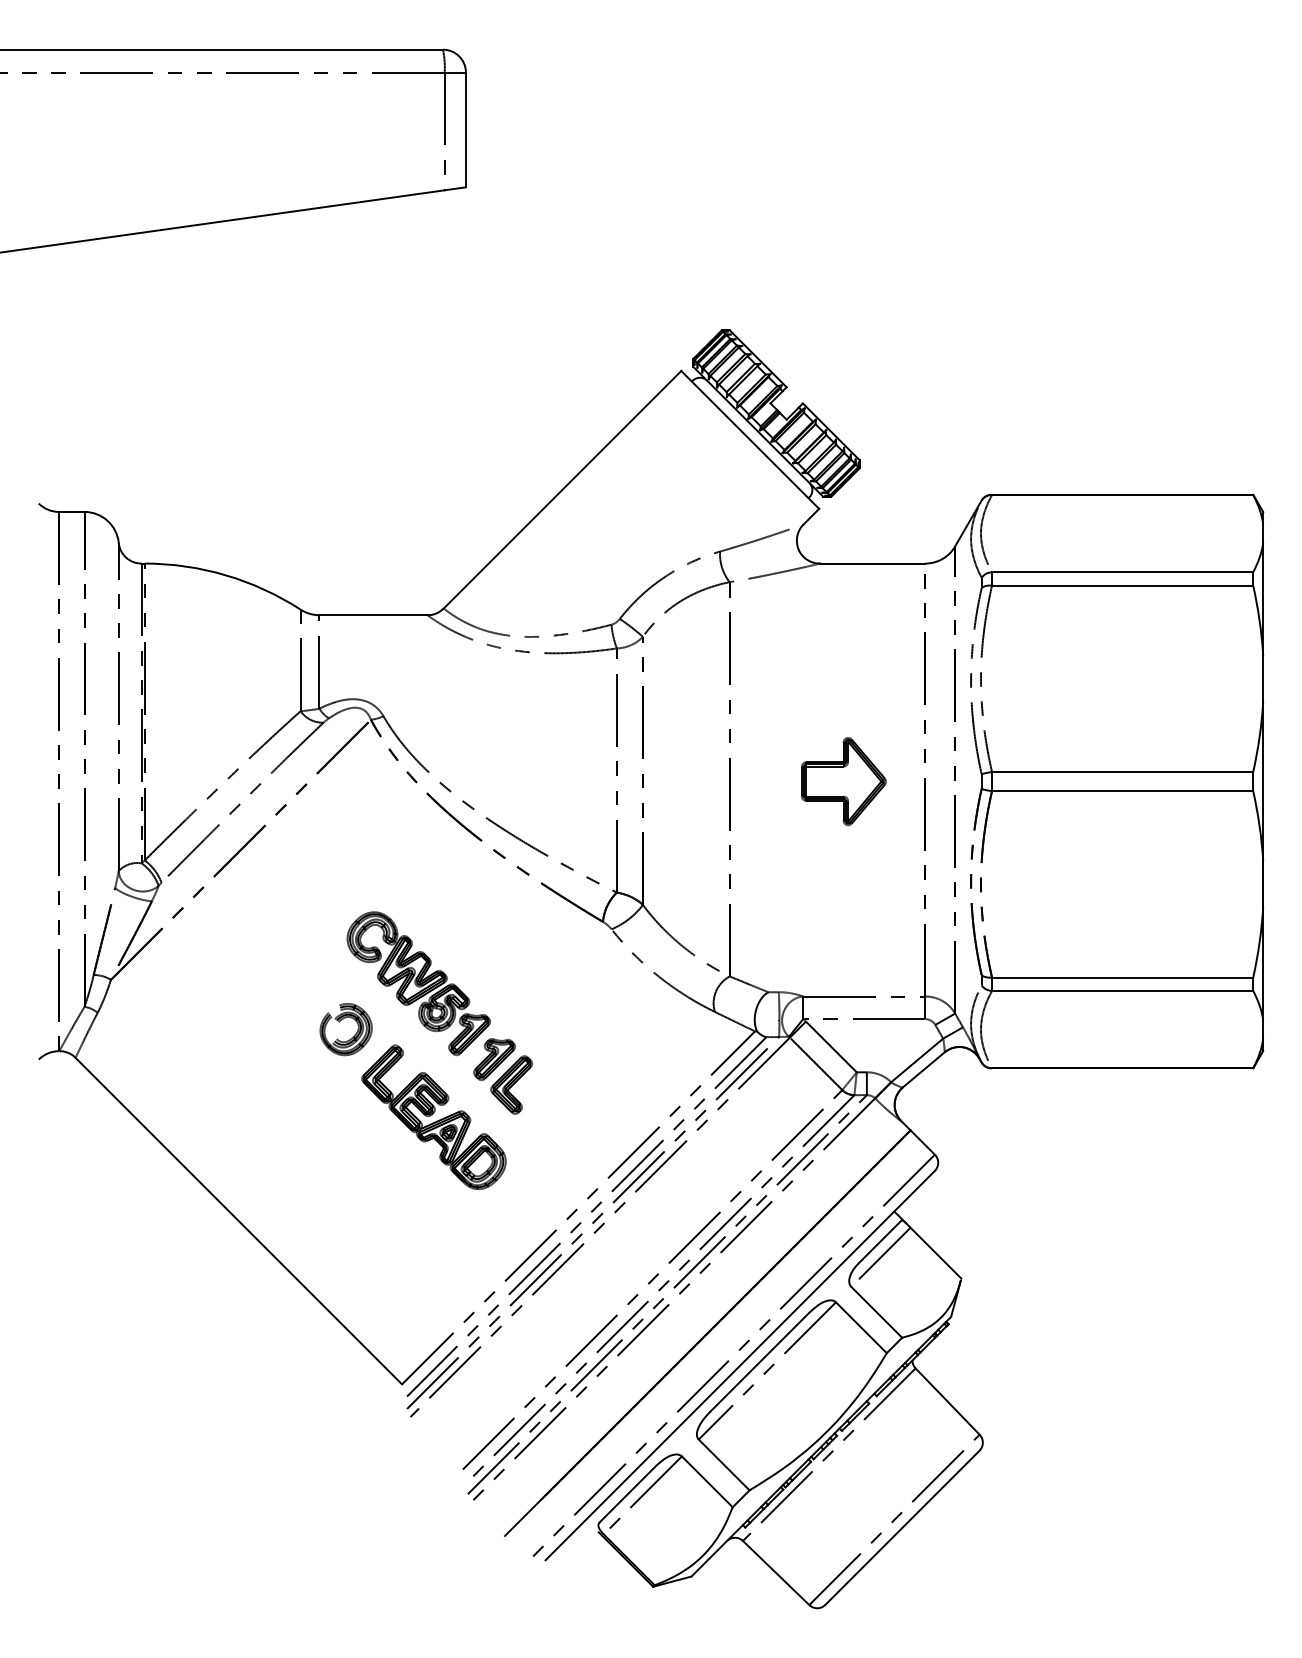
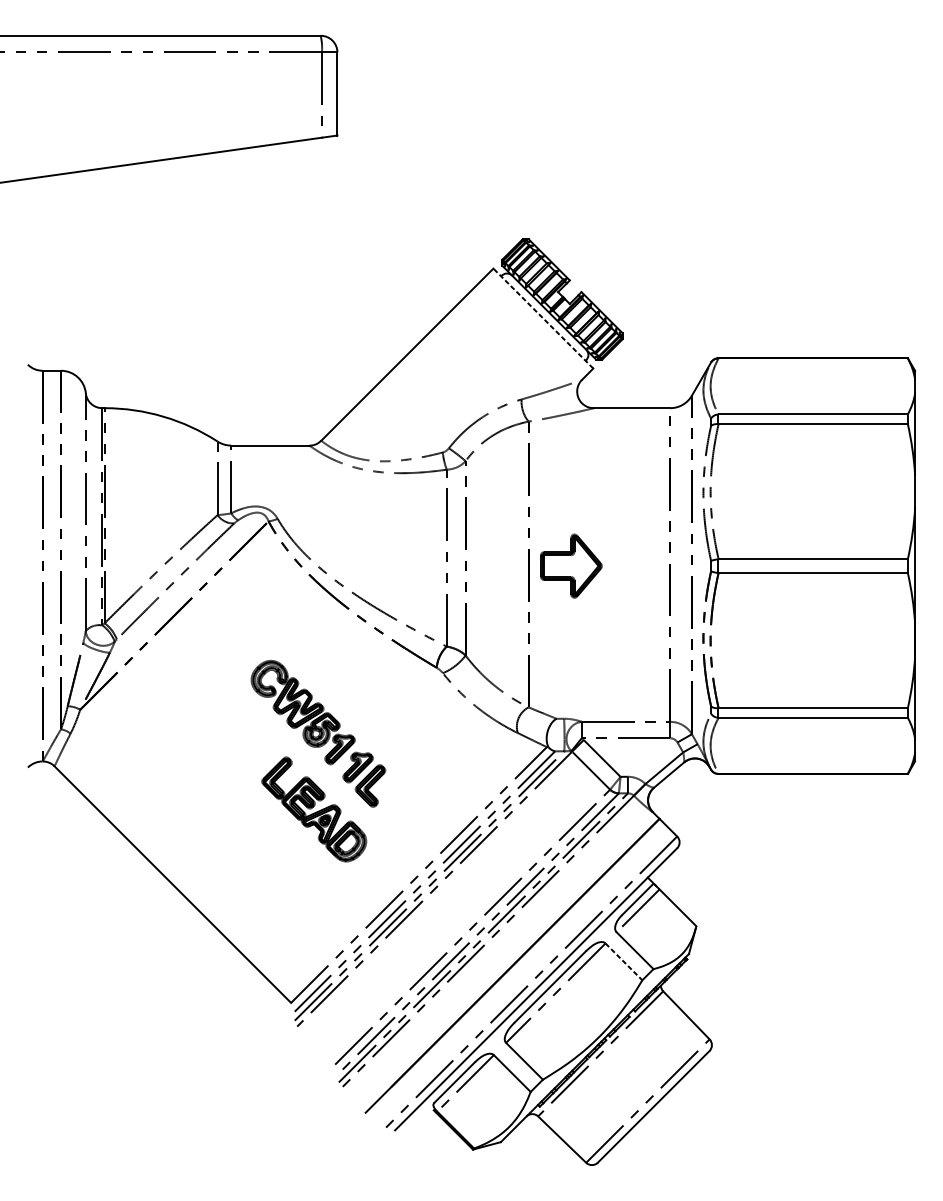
line: (749, 439) -> (542, 318), solid -> dashed
part: (843, 781) -> (571, 566), moved
part: (339, 1022) -> (245, 740), removed
line: (861, 1327) -> (624, 961), solid -> dashed

